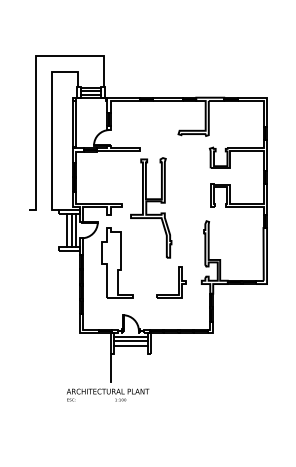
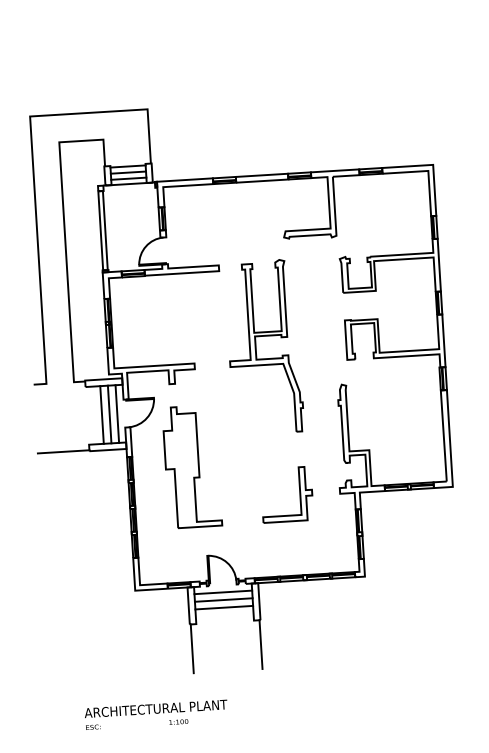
part: (151, 207) -> (264, 346), moved
line: (43, 250) -> (63, 452), added
line: (150, 368) -> (260, 645), added
text: (107, 394) -> (155, 713), moved

